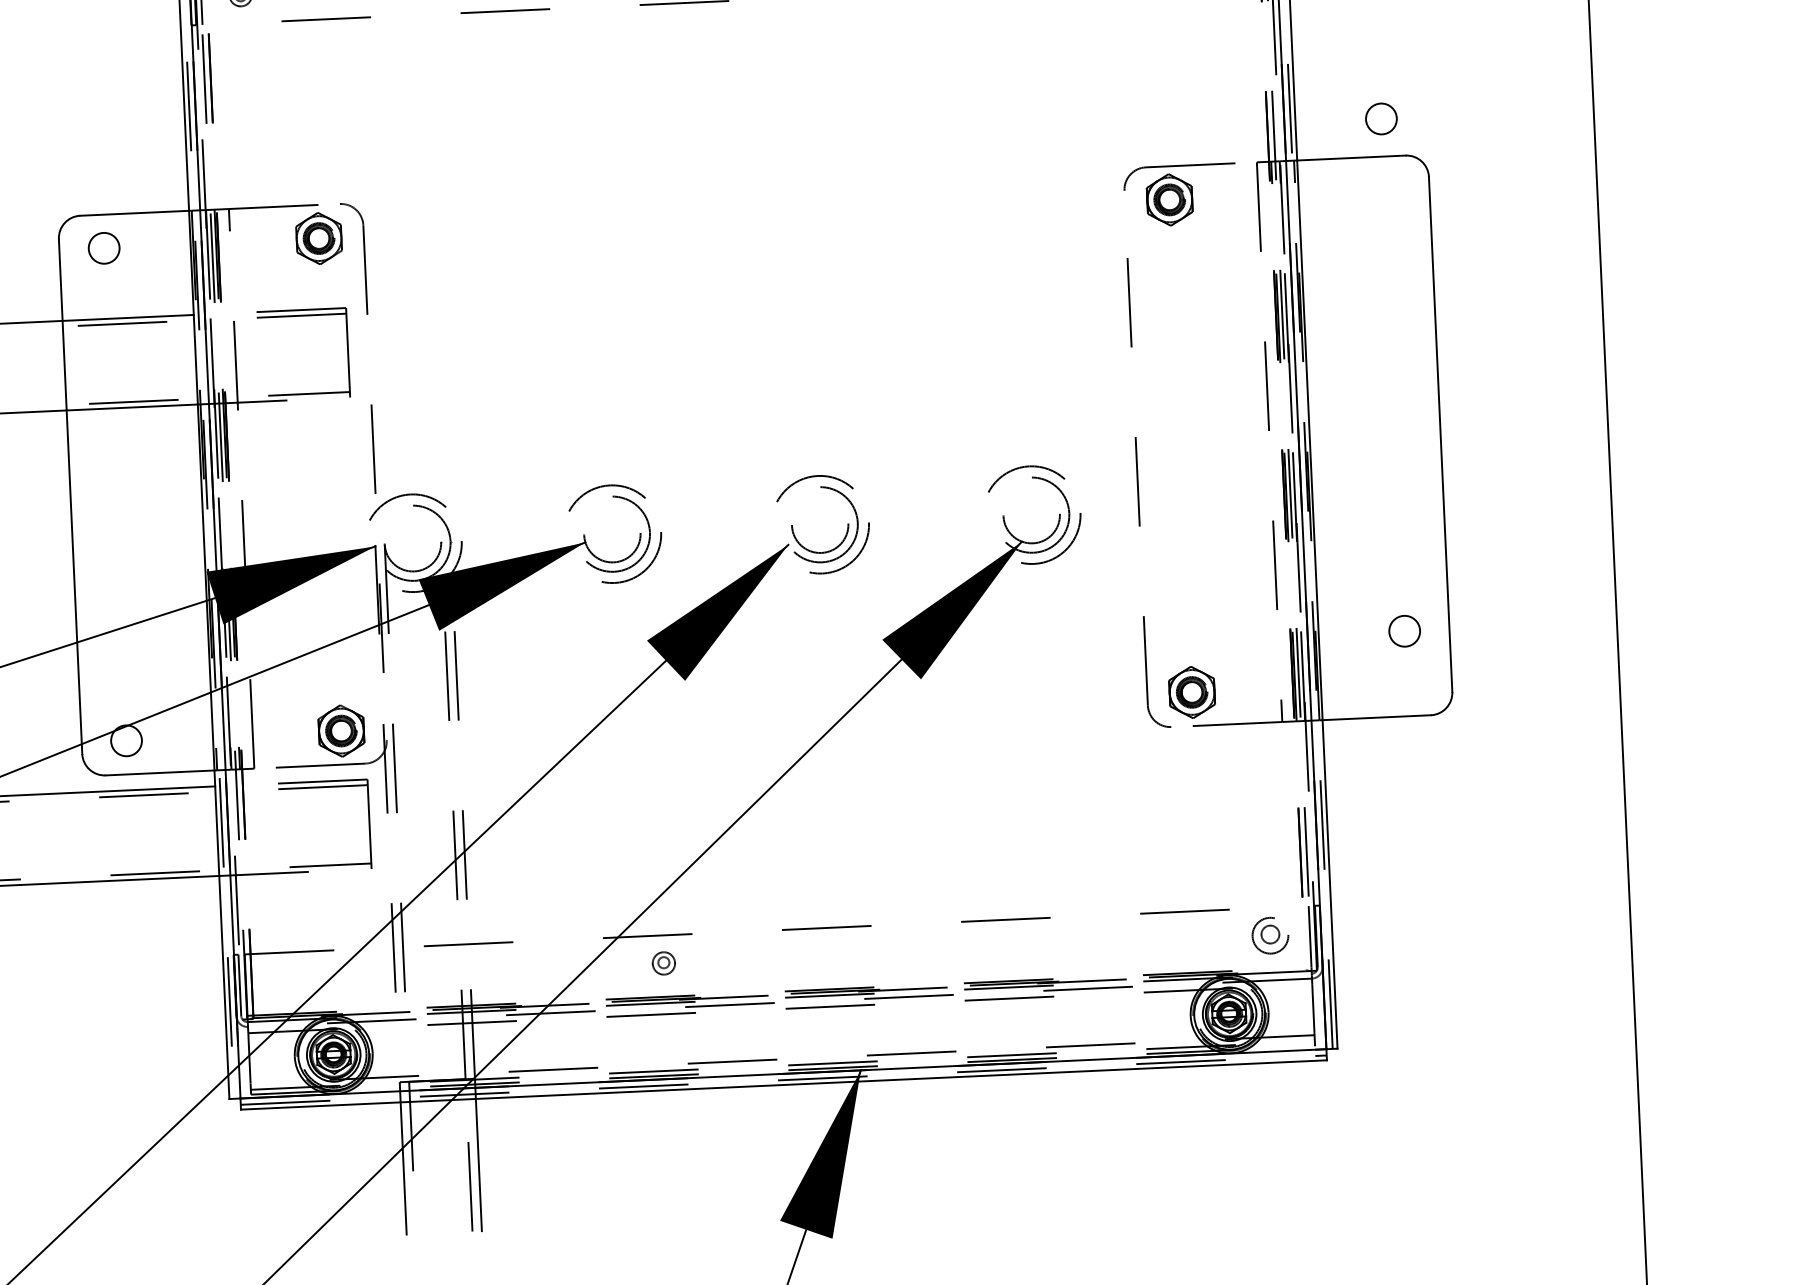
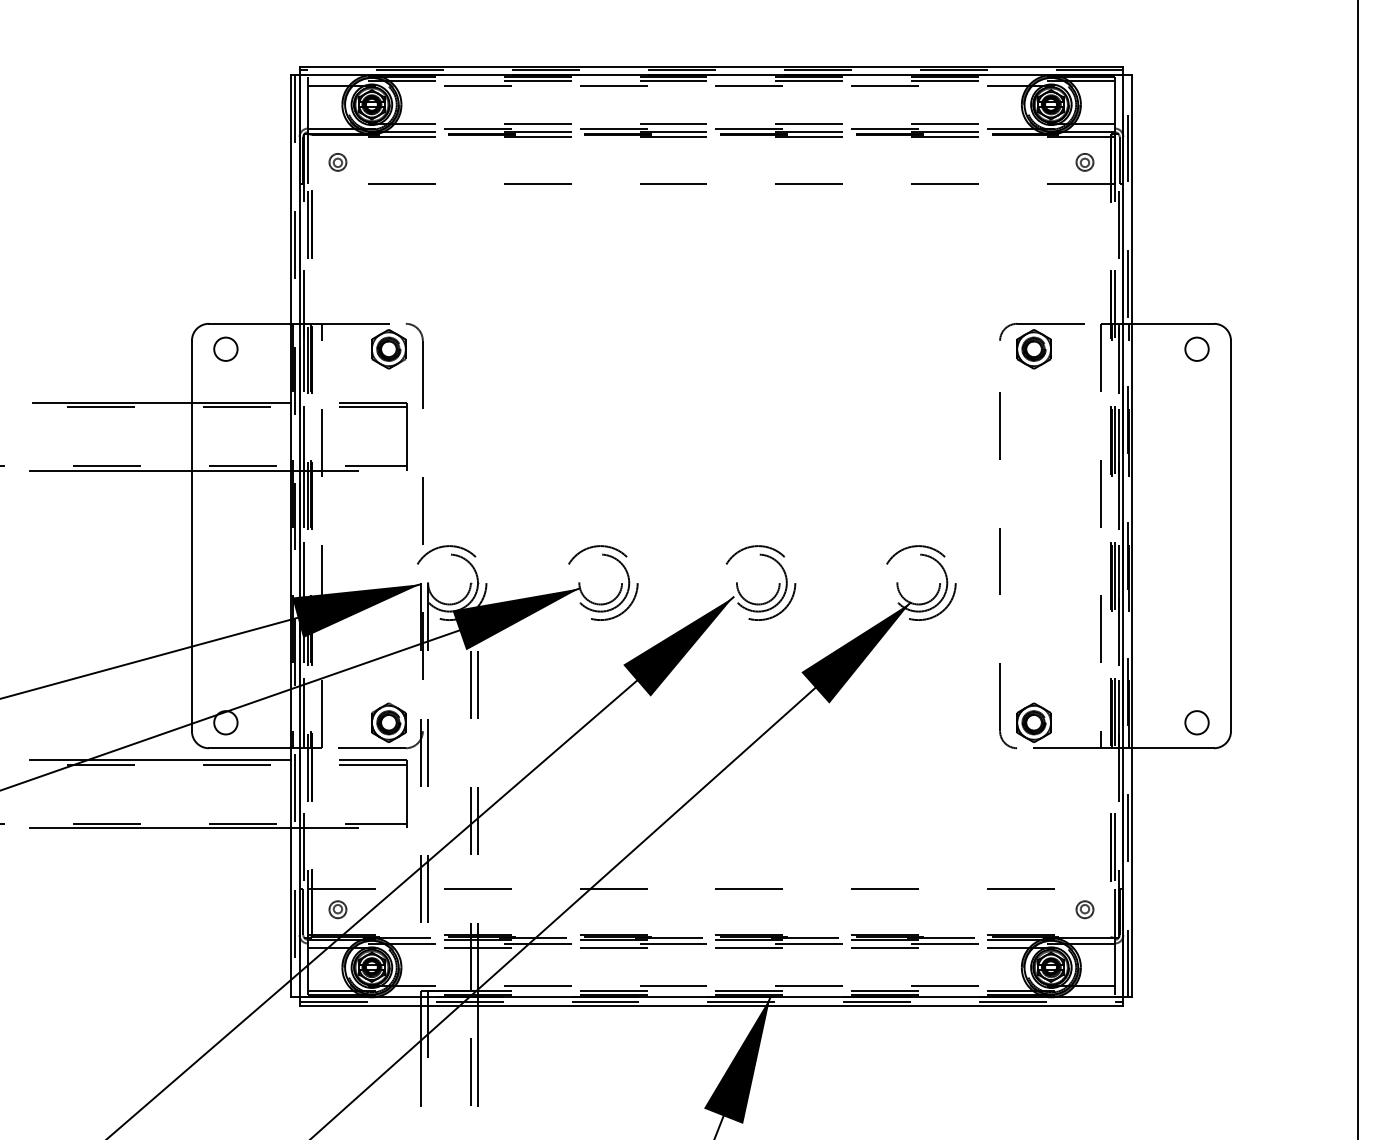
circle: (1380, 117) -> (1196, 348), moved
circle: (1403, 630) -> (1196, 722), moved
part: (1269, 935) -> (1084, 909), size x0.62
part: (663, 963) -> (337, 909), moved

